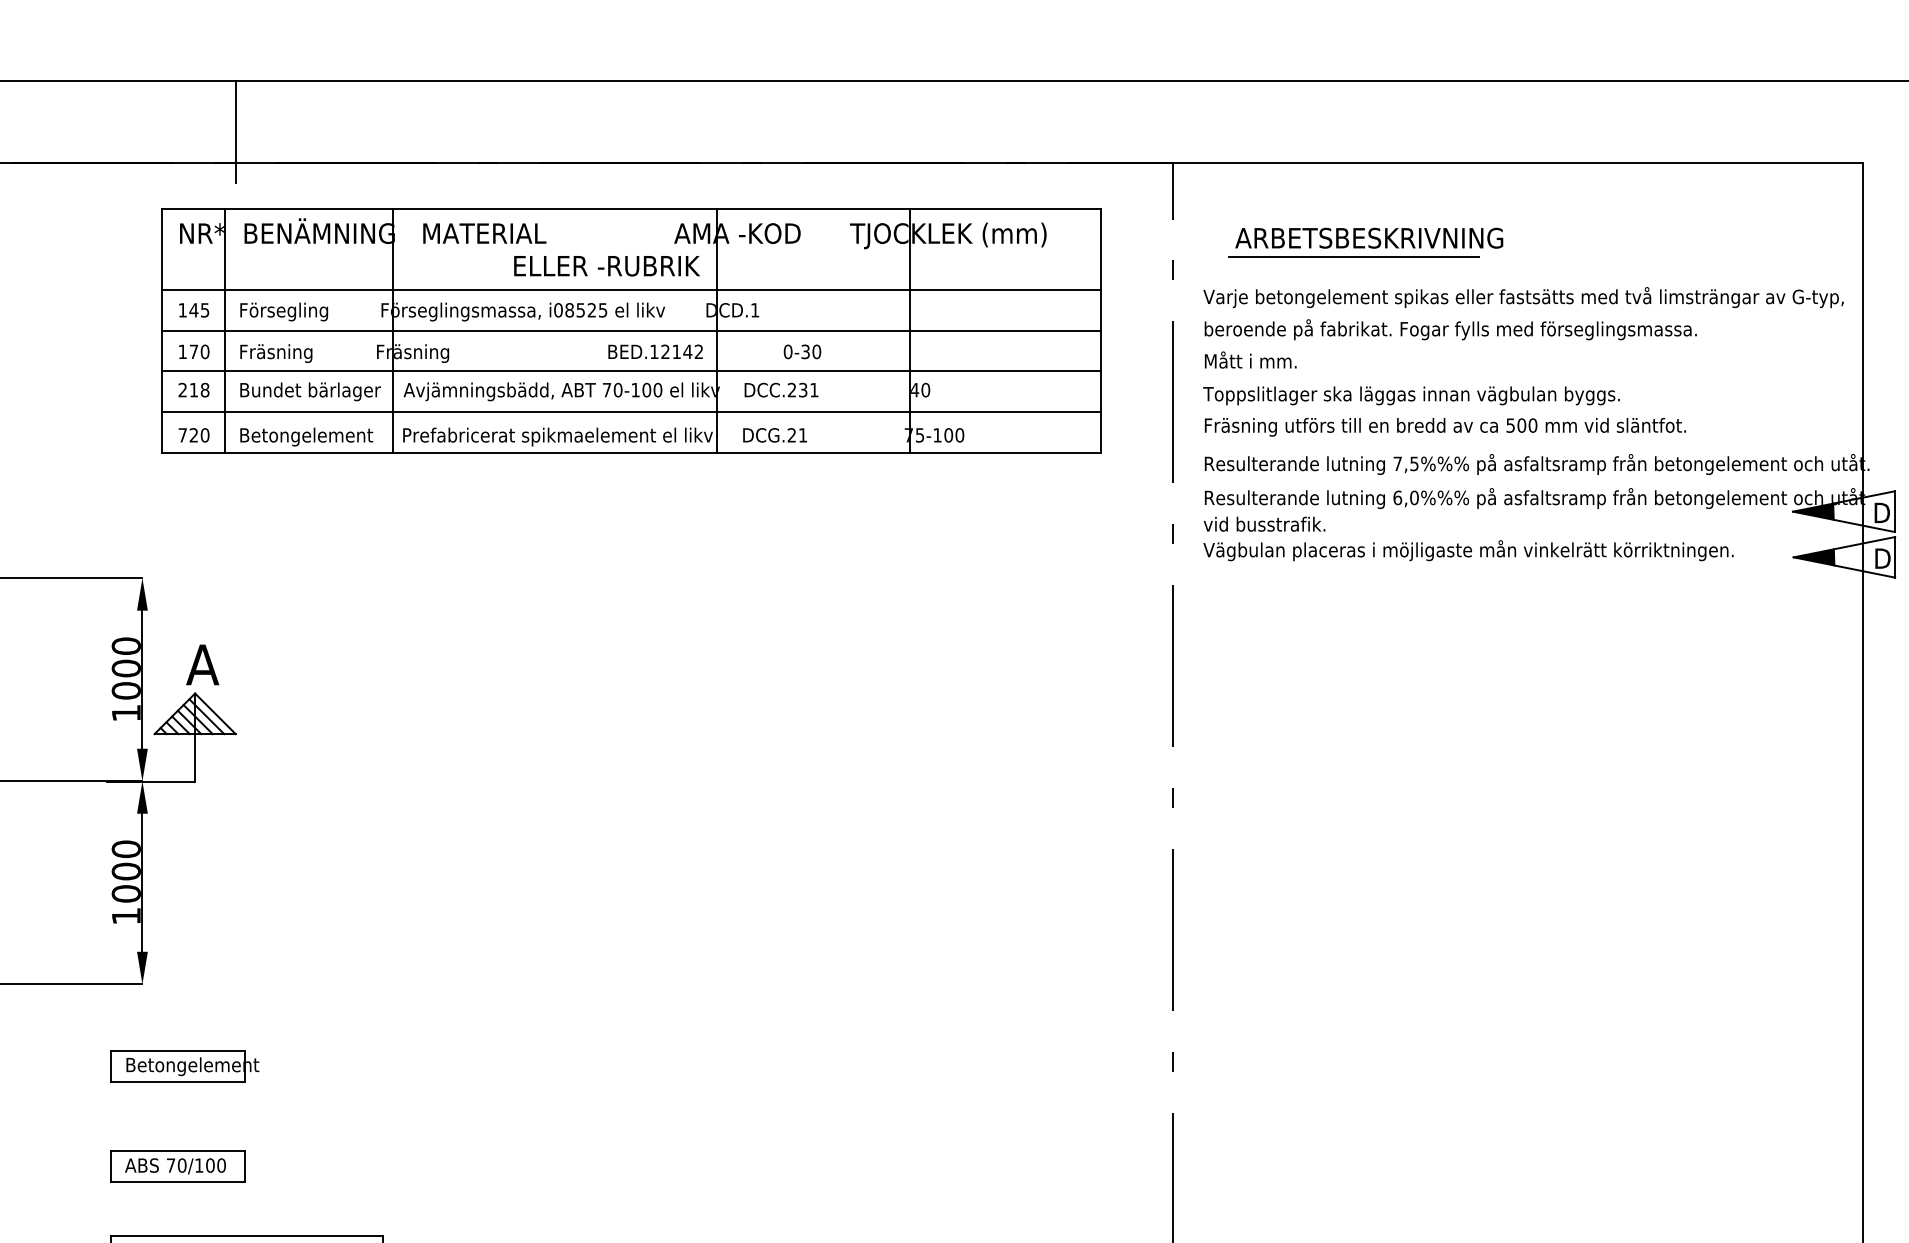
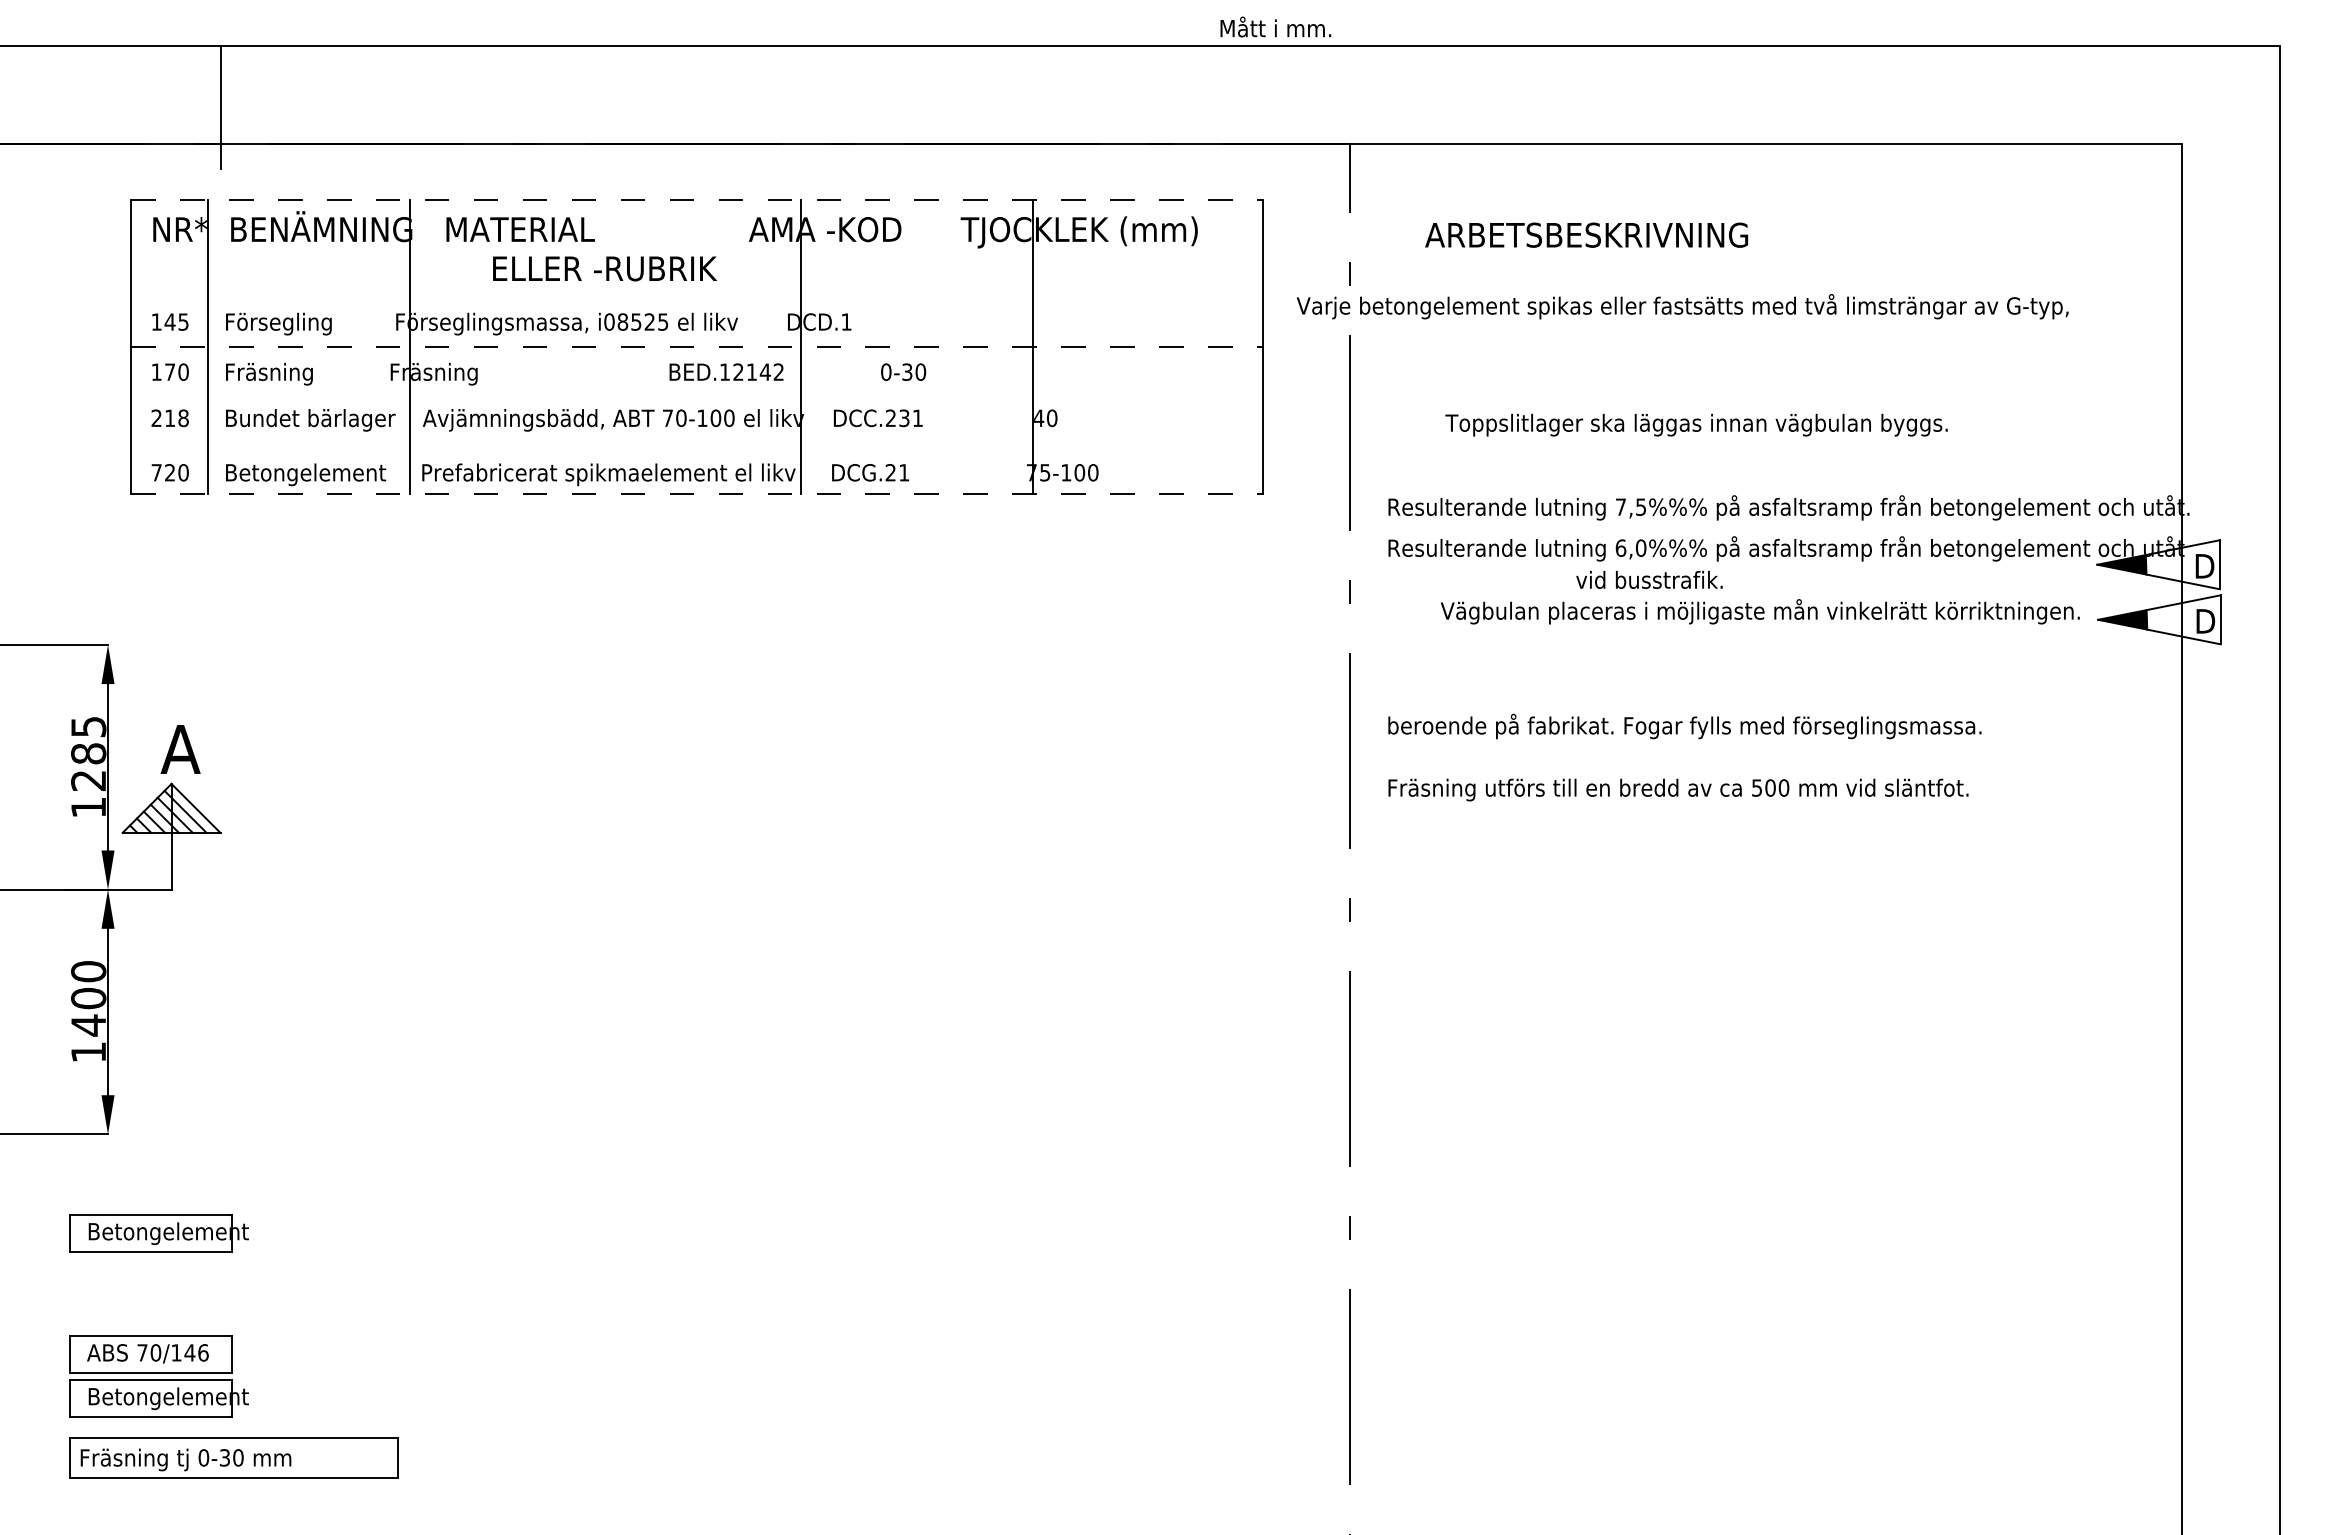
line: (631, 208) -> (697, 199), solid -> dashed
line: (1353, 256) -> (1567, 257), removed
text: (607, 265) -> (605, 268), moved
line: (631, 289) -> (697, 297), removed
text: (1523, 297) -> (1682, 306), moved
text: (1450, 329) -> (1684, 726), moved
line: (631, 330) -> (697, 346), solid -> dashed
text: (1250, 359) -> (1275, 26), moved
line: (631, 371) -> (697, 395), removed
text: (1411, 395) -> (1696, 424), moved
line: (631, 411) -> (697, 444), removed
text: (1445, 426) -> (1678, 789), moved
line: (631, 452) -> (697, 493), solid -> dashed
text: (1264, 523) -> (1649, 579), moved
text: (1467, 550) -> (1759, 611), moved
text: (126, 668) -> (88, 753), 1000 -> 1285
text: (126, 893) -> (88, 1025), 1000 -> 1400
text: (215, 1165) -> (196, 1352), 70/100 -> 70/146
part: (184, 1203) -> (158, 1398), added

